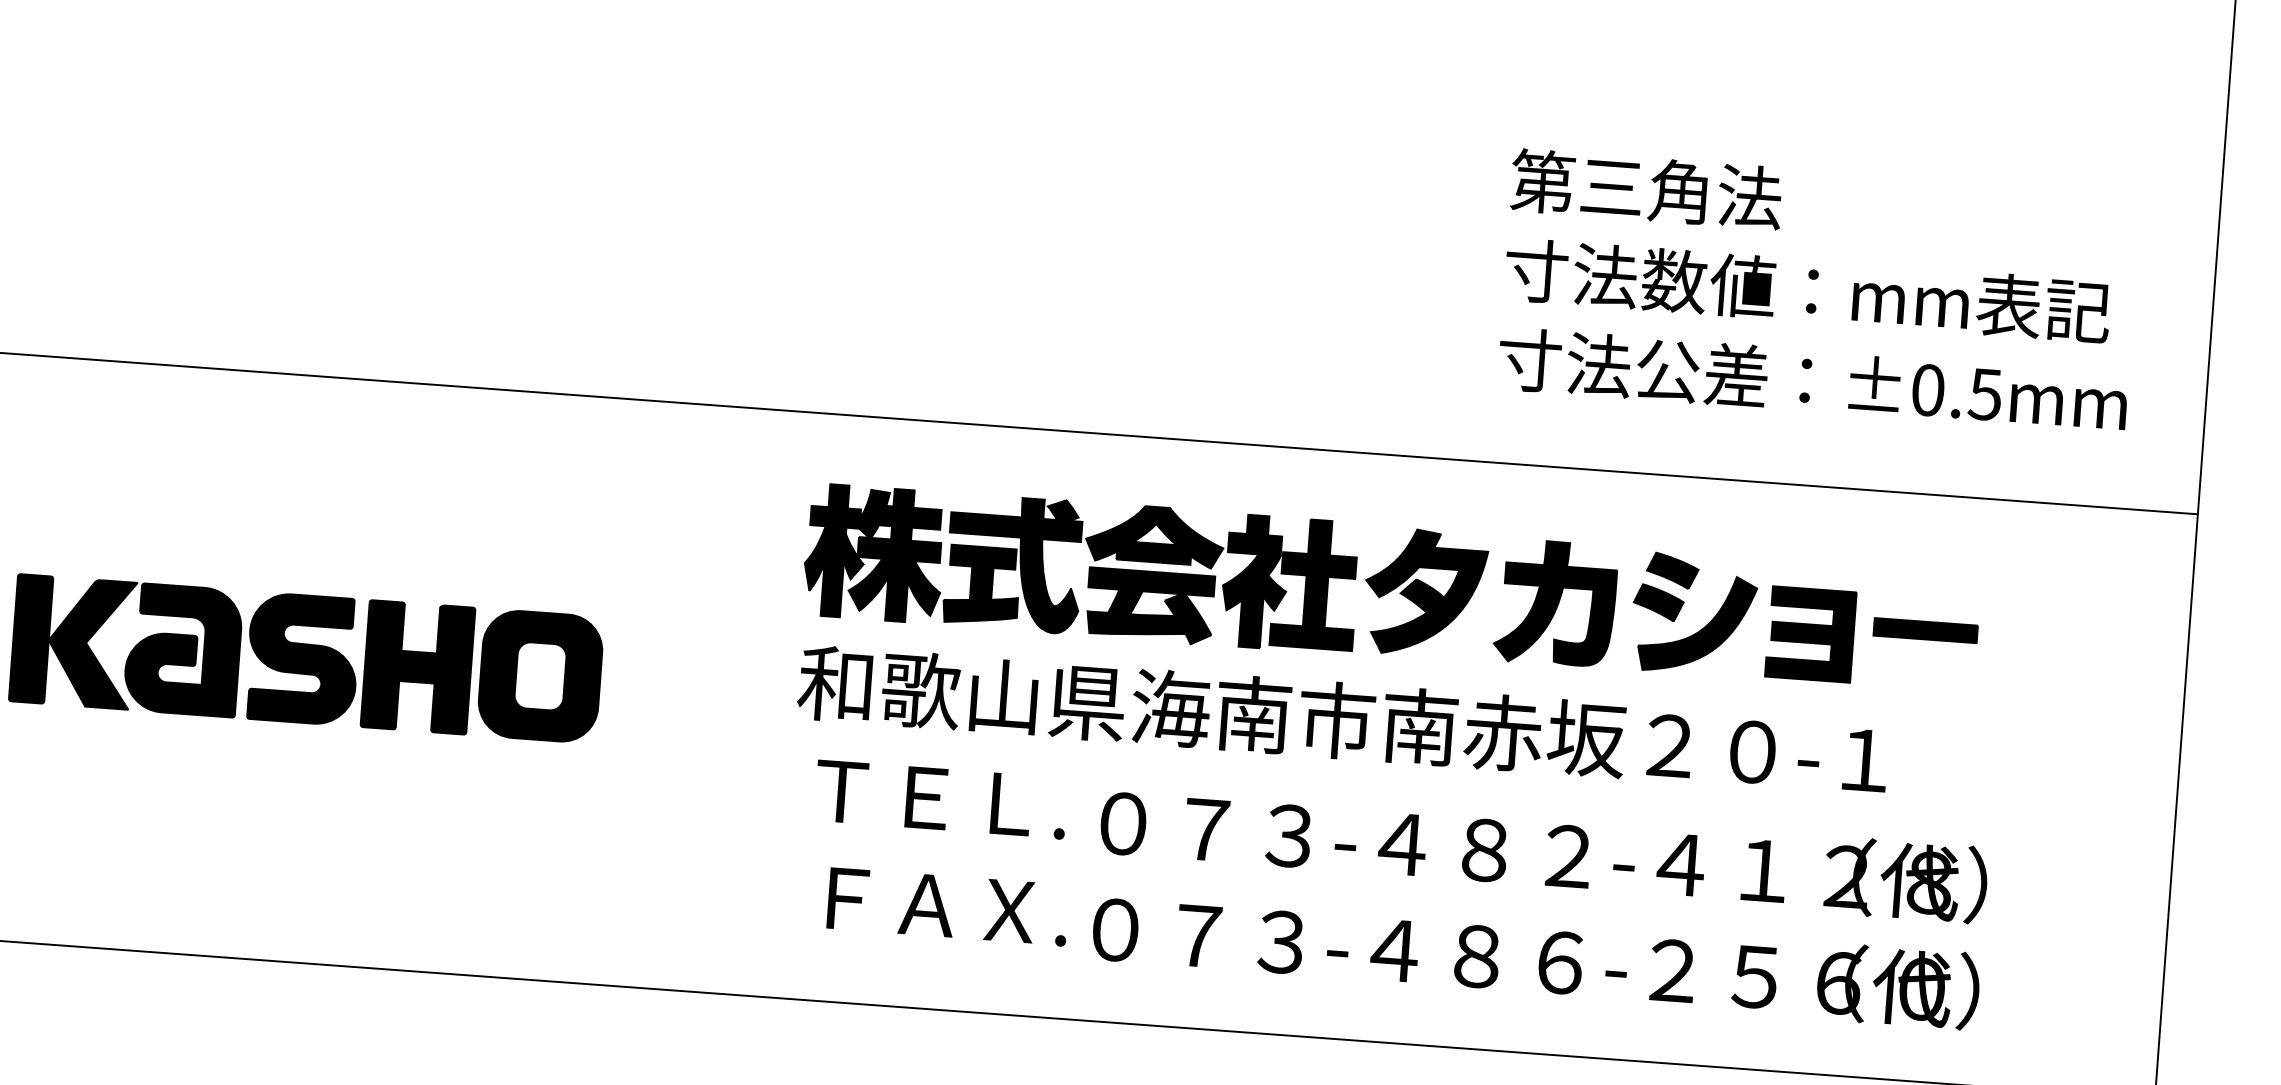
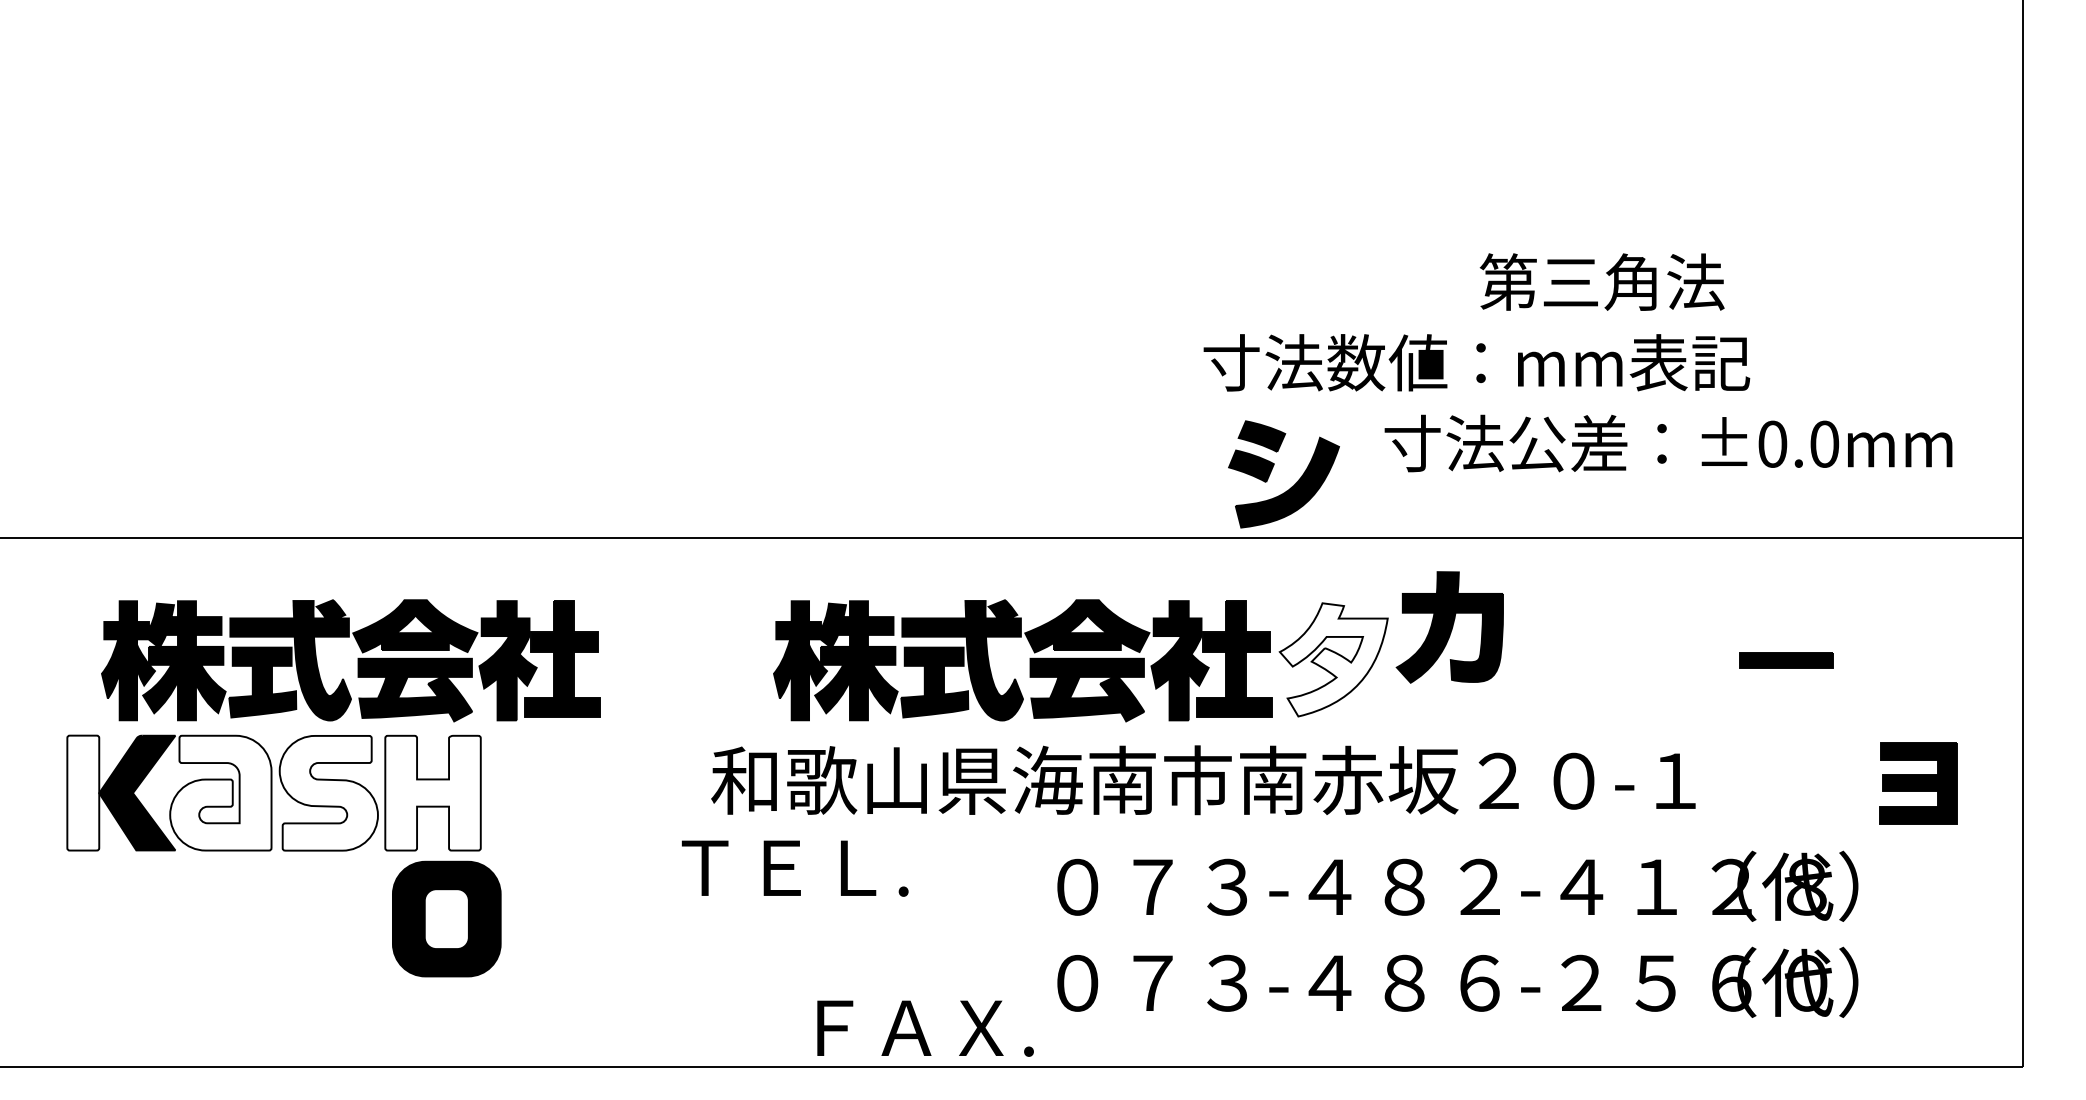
text: (1645, 188) -> (1601, 281), moved
text: (1807, 290) -> (1476, 362), moved
text: (1985, 393) -> (1824, 443), ±0.5mm -> ±0.0mm
part: (345, 514) -> (357, 660), added
fill: (1424, 592) -> (1333, 659), removed
part: (1555, 603) -> (1449, 627), moved
part: (1681, 609) -> (1272, 470), moved
part: (1811, 634) -> (1918, 783), moved
fill: (31, 638) -> (83, 792), removed
fill: (182, 649) -> (220, 792), removed
fill: (302, 658) -> (328, 792), removed
fill: (417, 666) -> (432, 792), removed
part: (540, 675) -> (446, 918), moved
text: (1343, 721) -> (1203, 780), moved
text: (940, 799) -> (794, 868), moved
text: (948, 906) -> (925, 1028), moved

